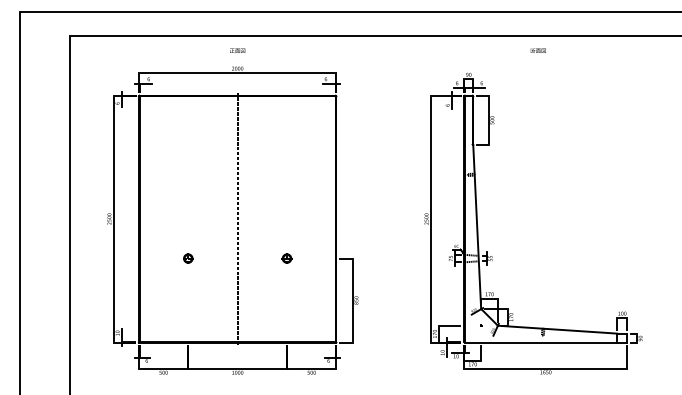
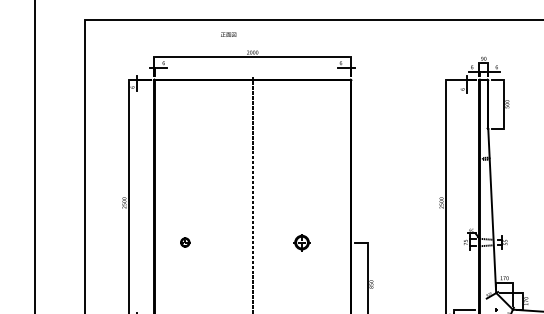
text: (237, 50) -> (228, 34), moved
part: (188, 258) -> (185, 242), moved
part: (286, 258) -> (301, 242), size x1.6

